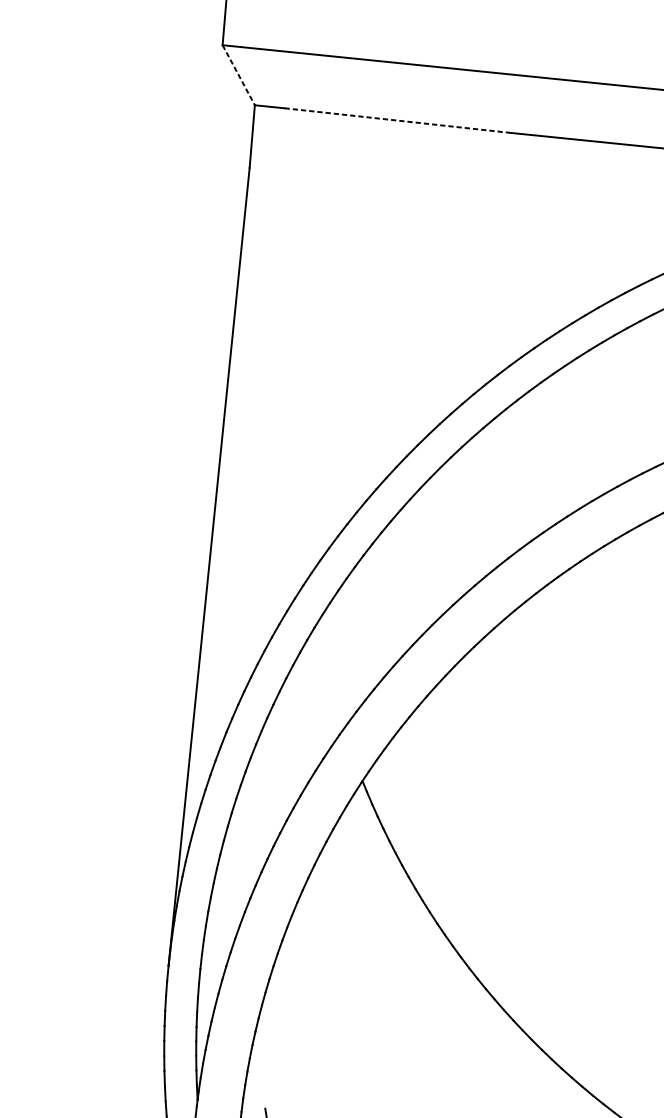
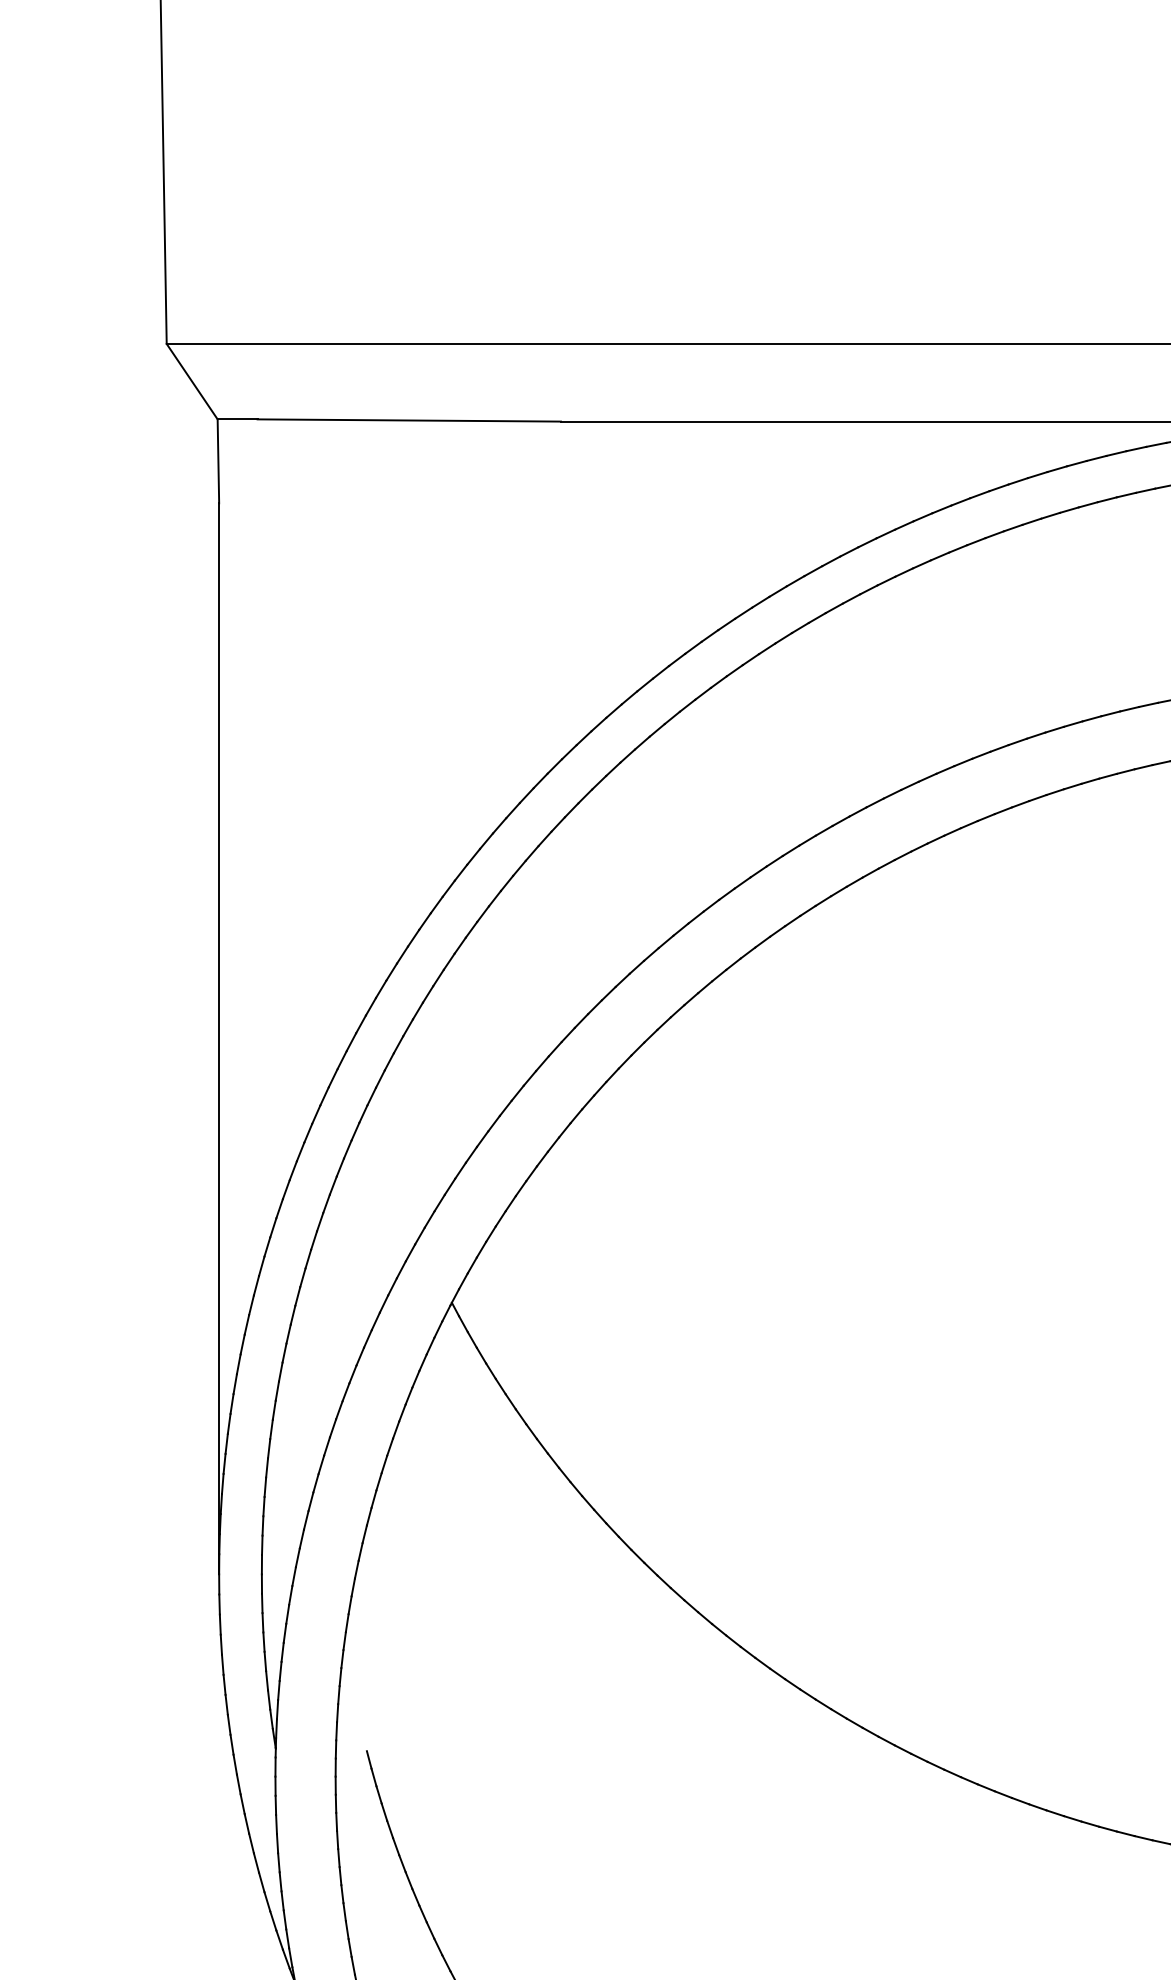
line: (239, 75) -> (192, 381), dashed -> solid
line: (397, 120) -> (409, 420), dashed -> solid

